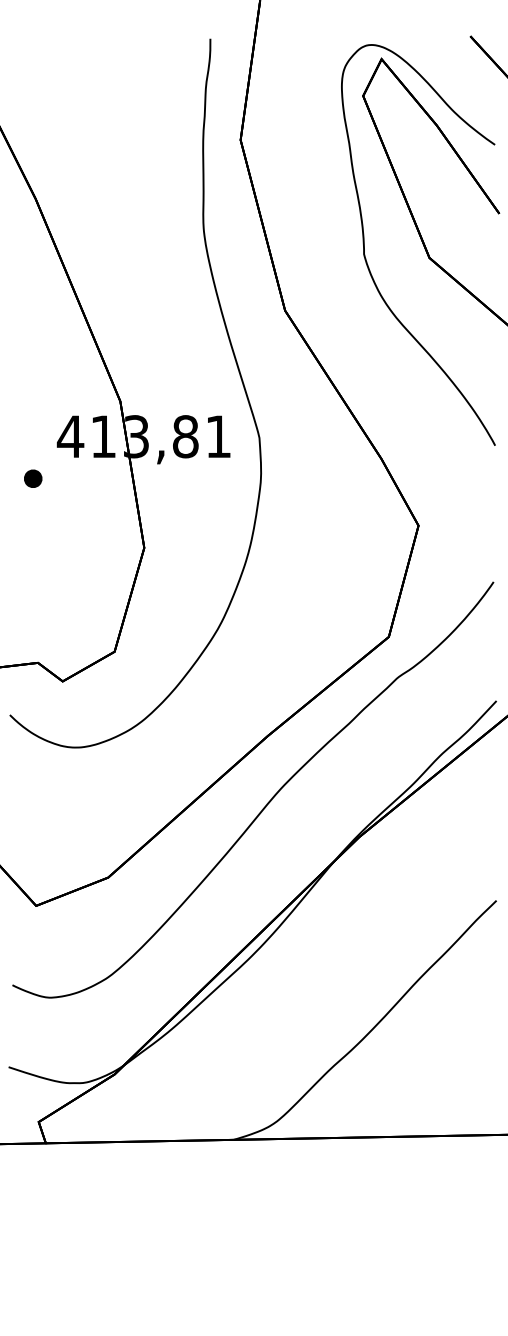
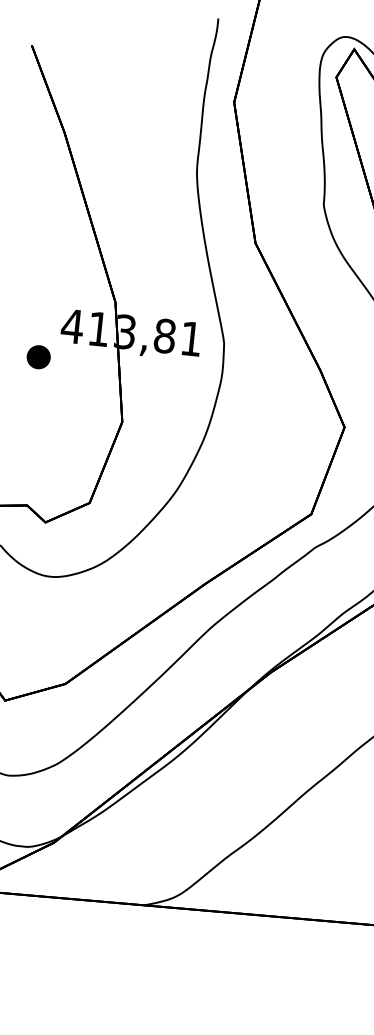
part: (33, 478) -> (39, 356), size x1.6

